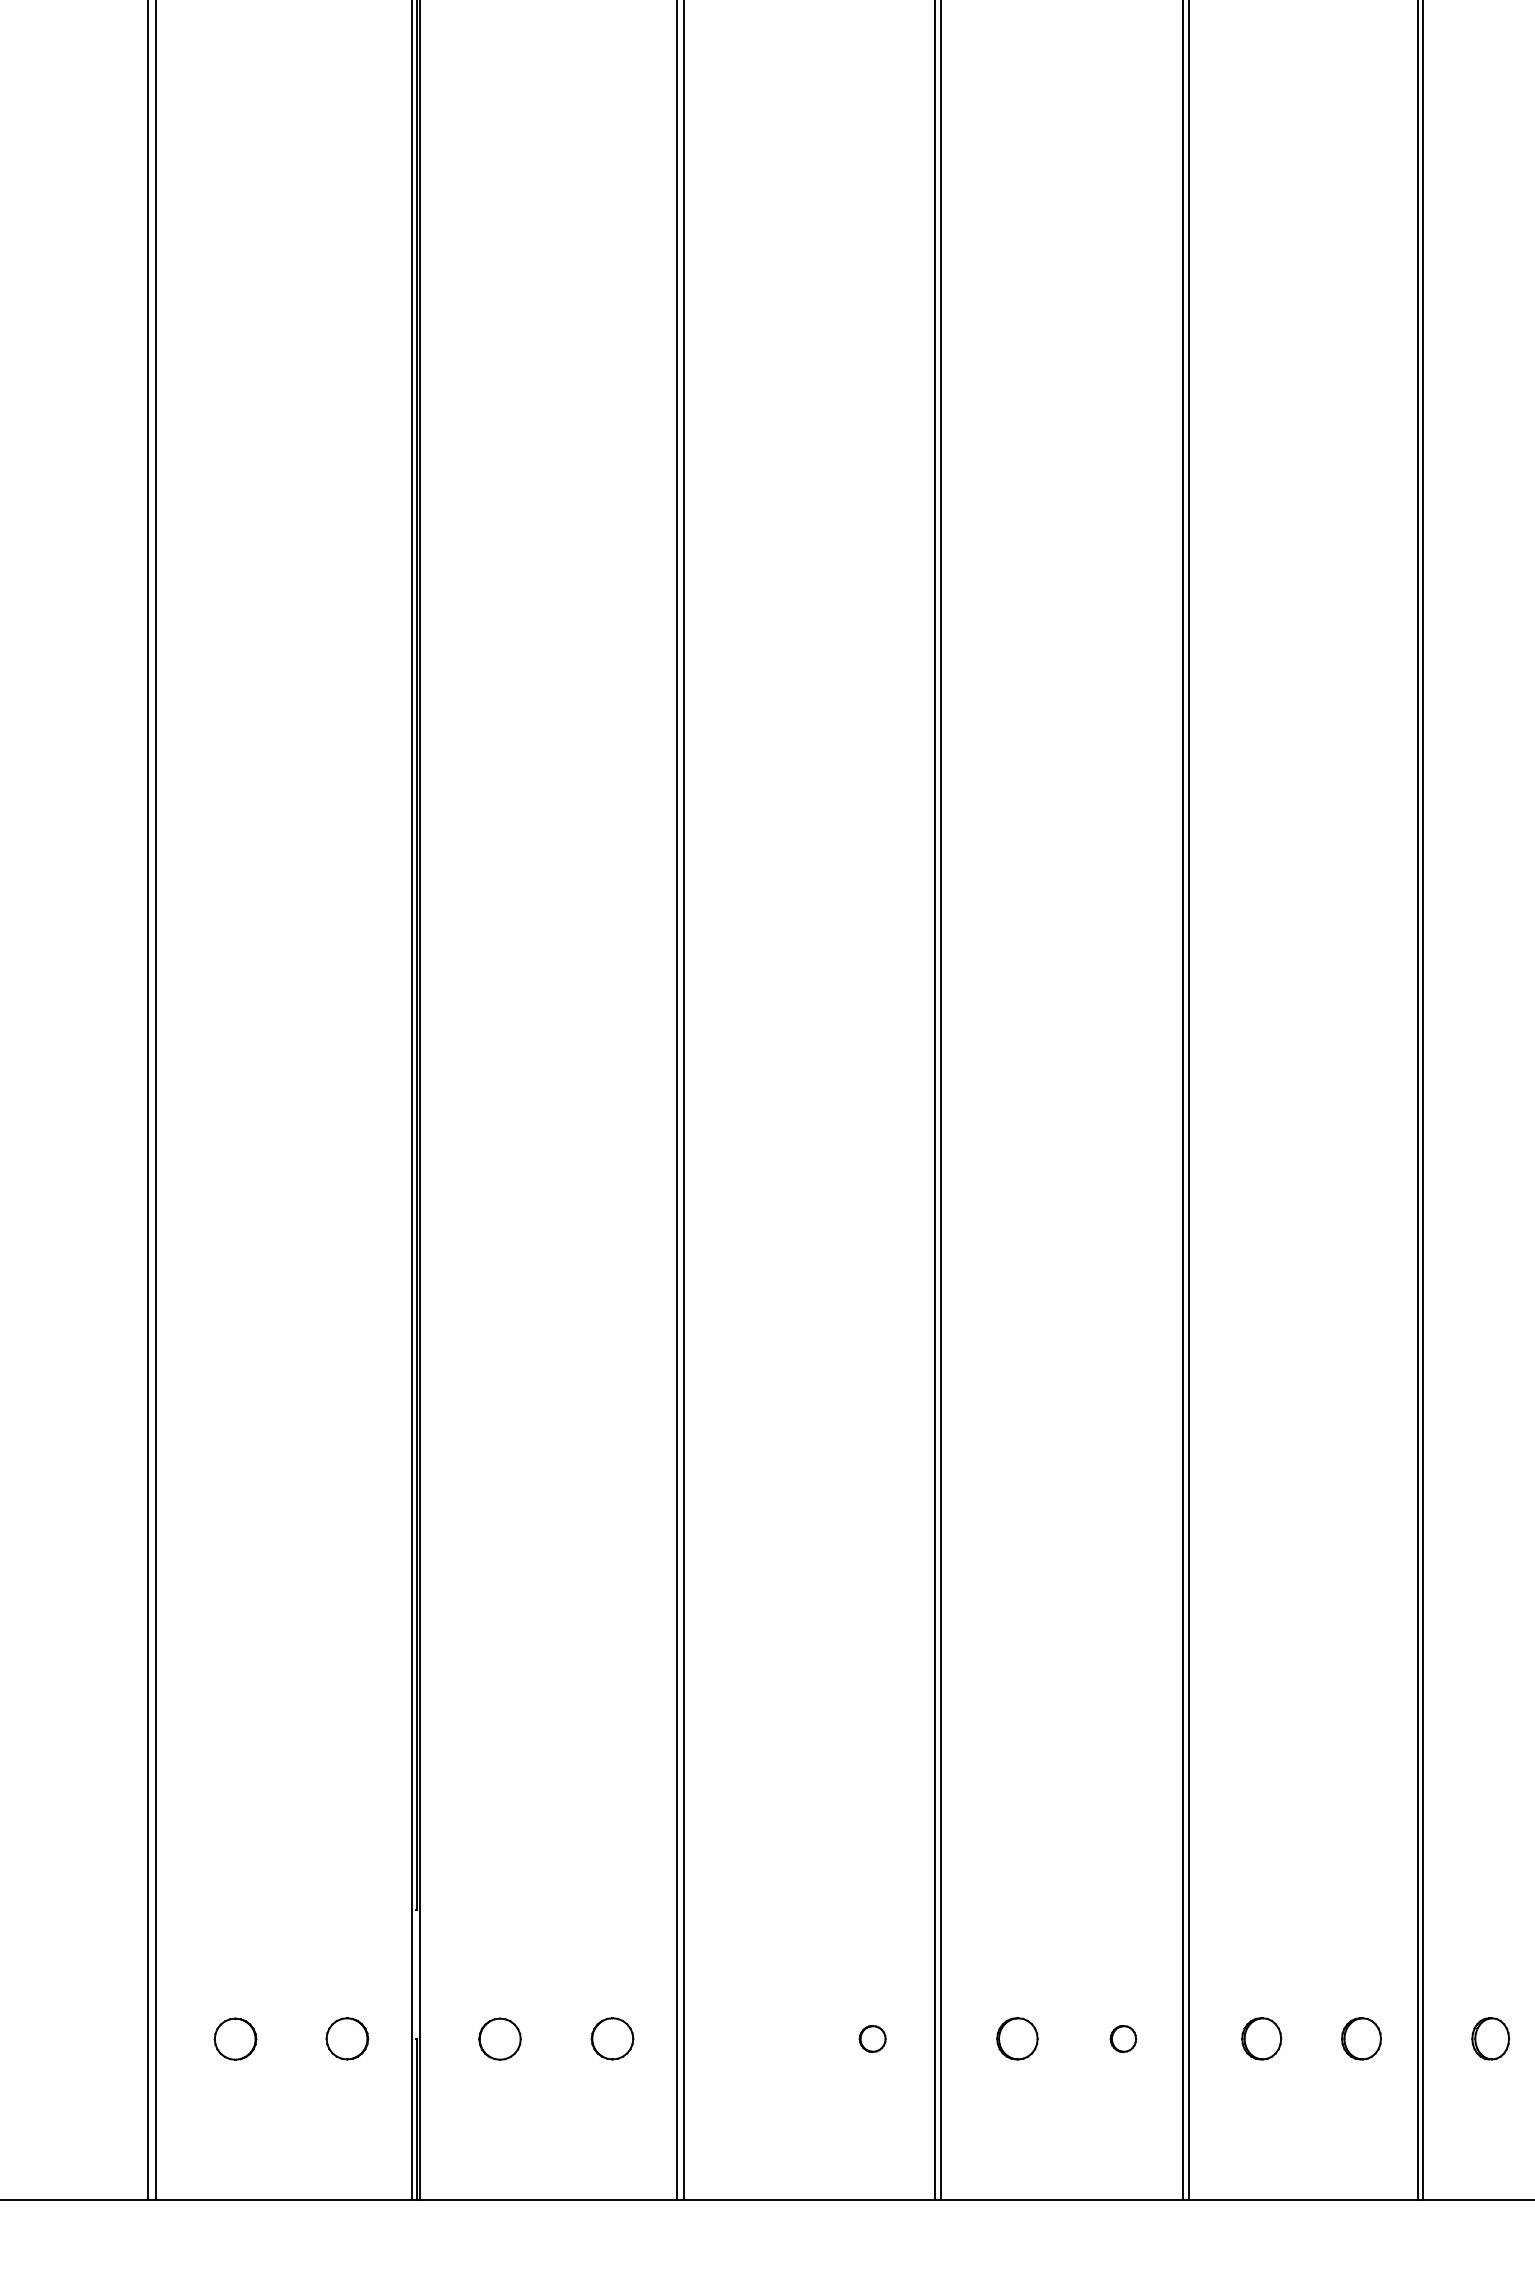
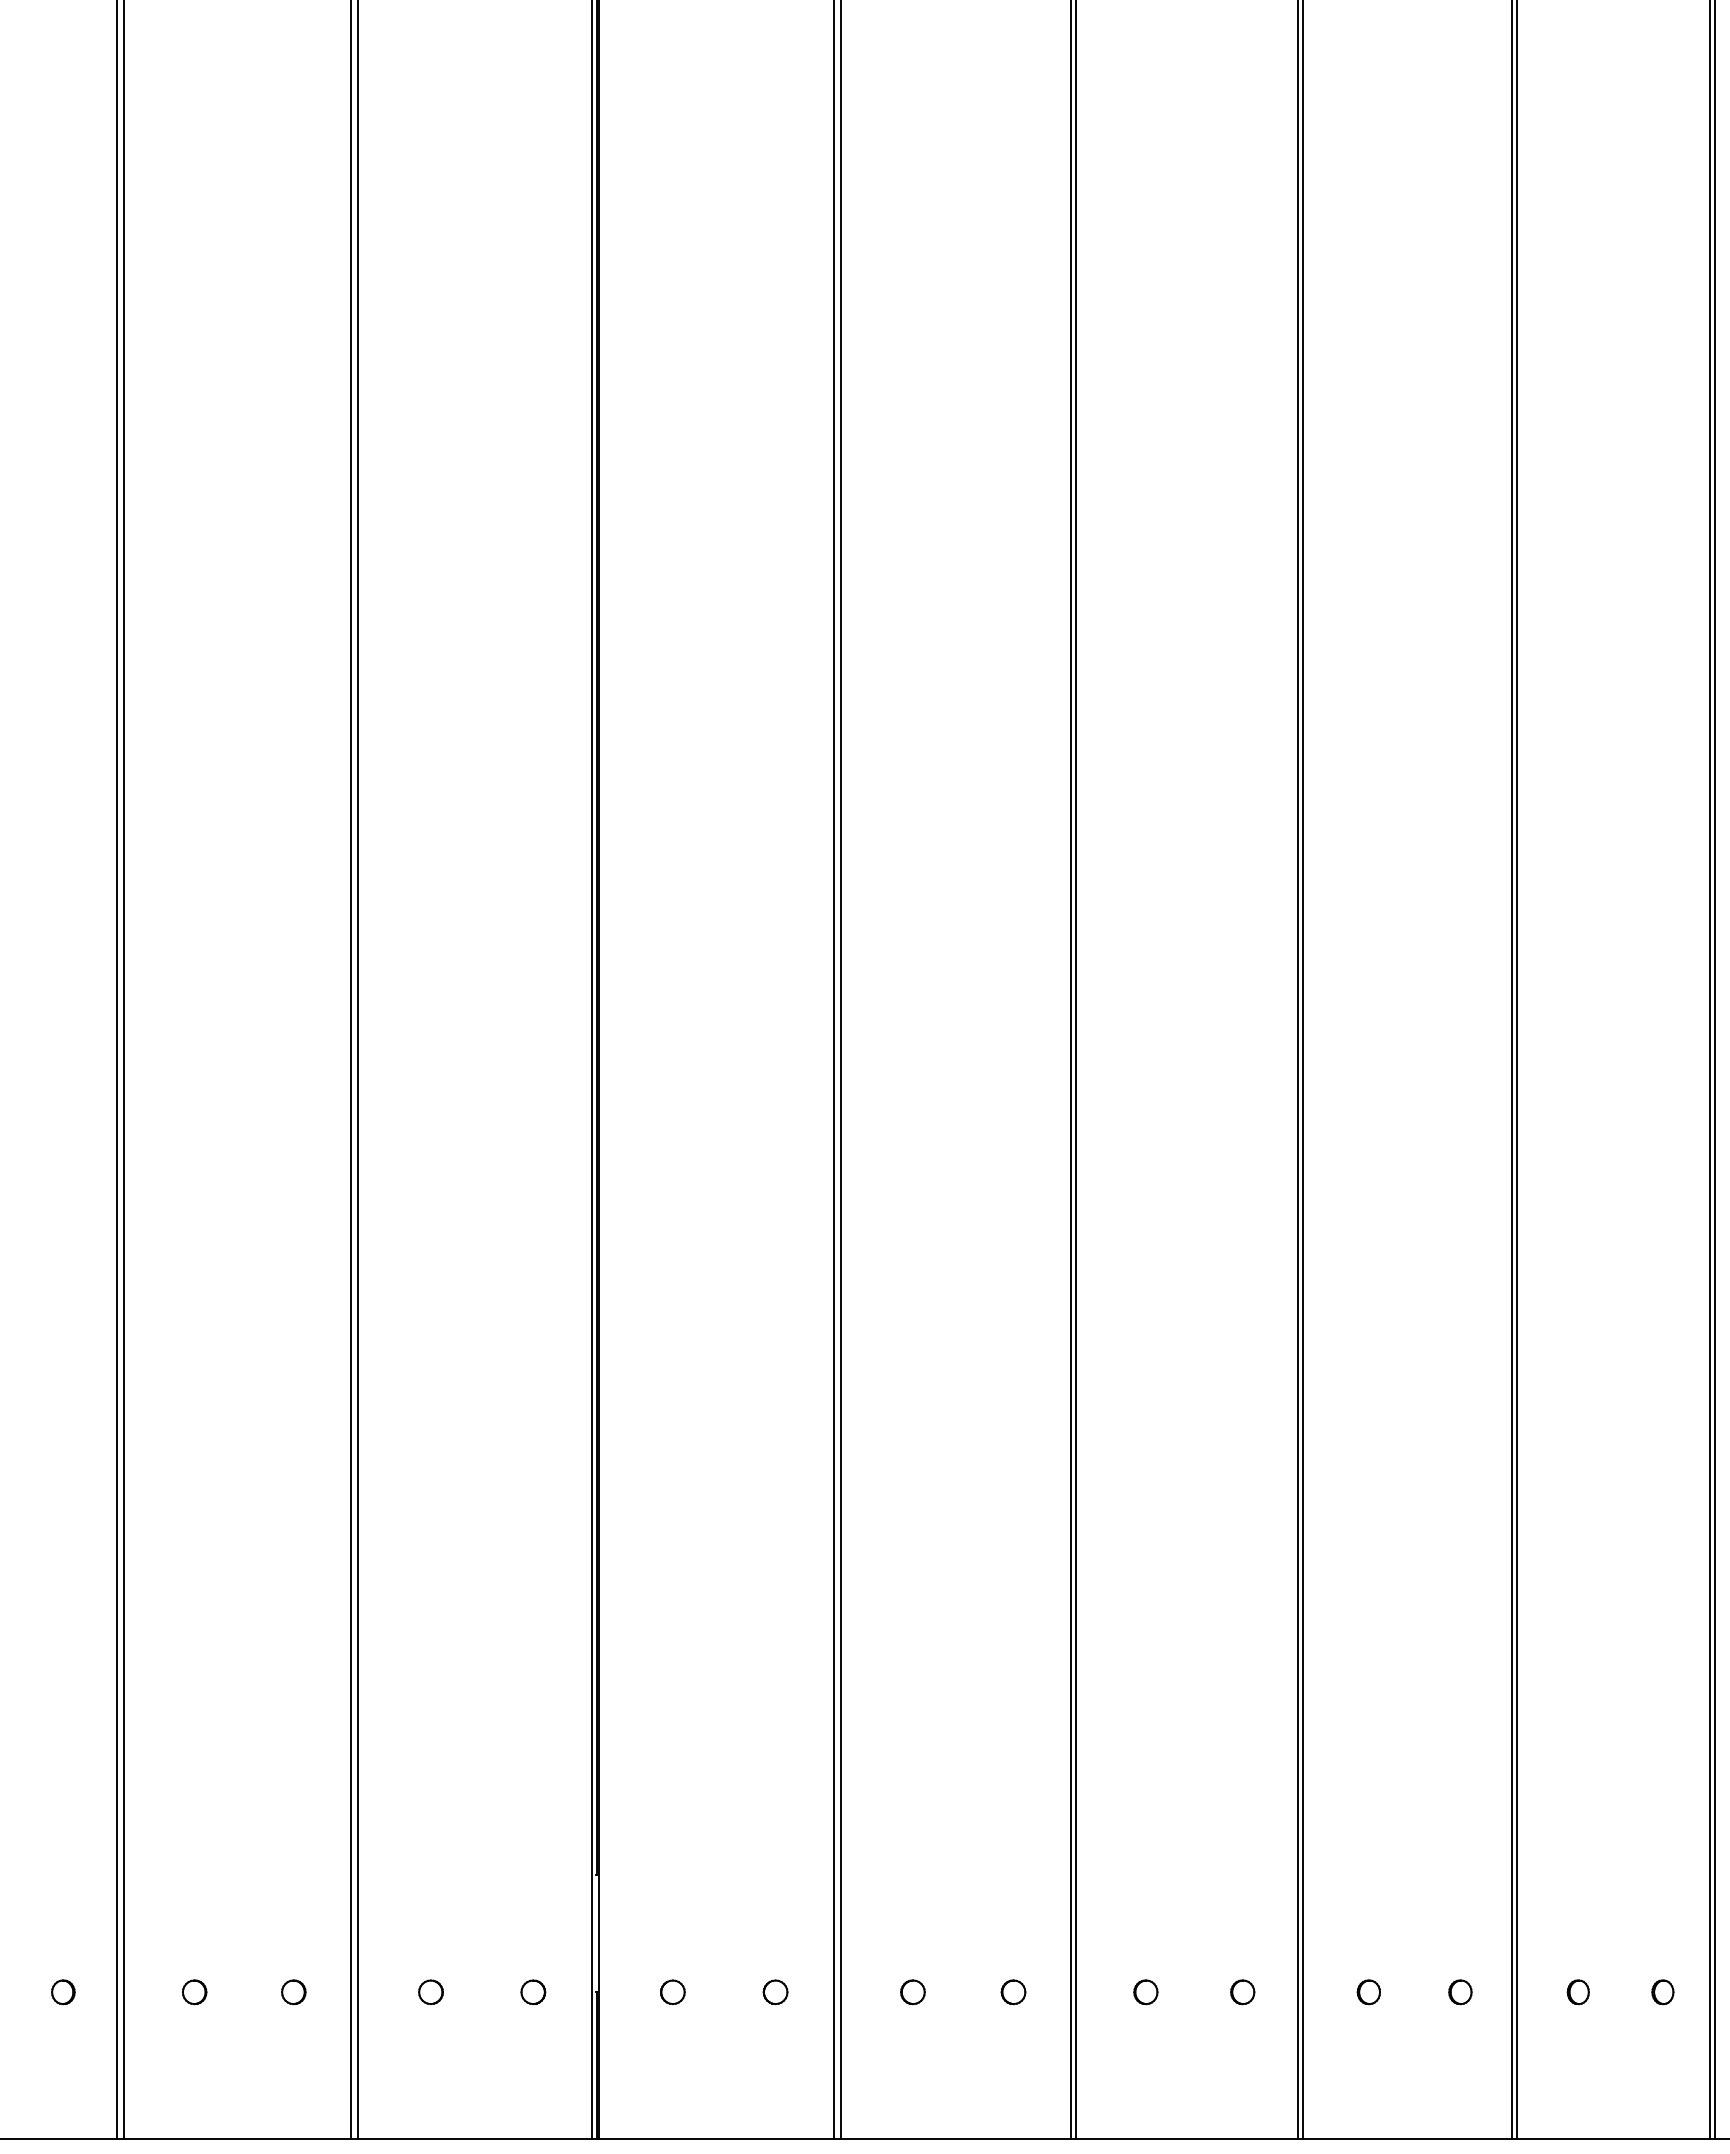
part: (234, 2038) -> (430, 1991), size x0.62
part: (499, 2038) -> (672, 1991), size x0.62
part: (85, 2039) -> (293, 1992), added
part: (347, 2039) -> (533, 1992), size x0.62
part: (612, 2039) -> (775, 1992), size x0.62
part: (762, 2039) -> (912, 1992), added
part: (1017, 2039) -> (1145, 1992), size x0.62
part: (1260, 2039) -> (1368, 1992), size x0.62
part: (1361, 2039) -> (1460, 1992), size x0.62
part: (1489, 2039) -> (1577, 1992), size x0.62

